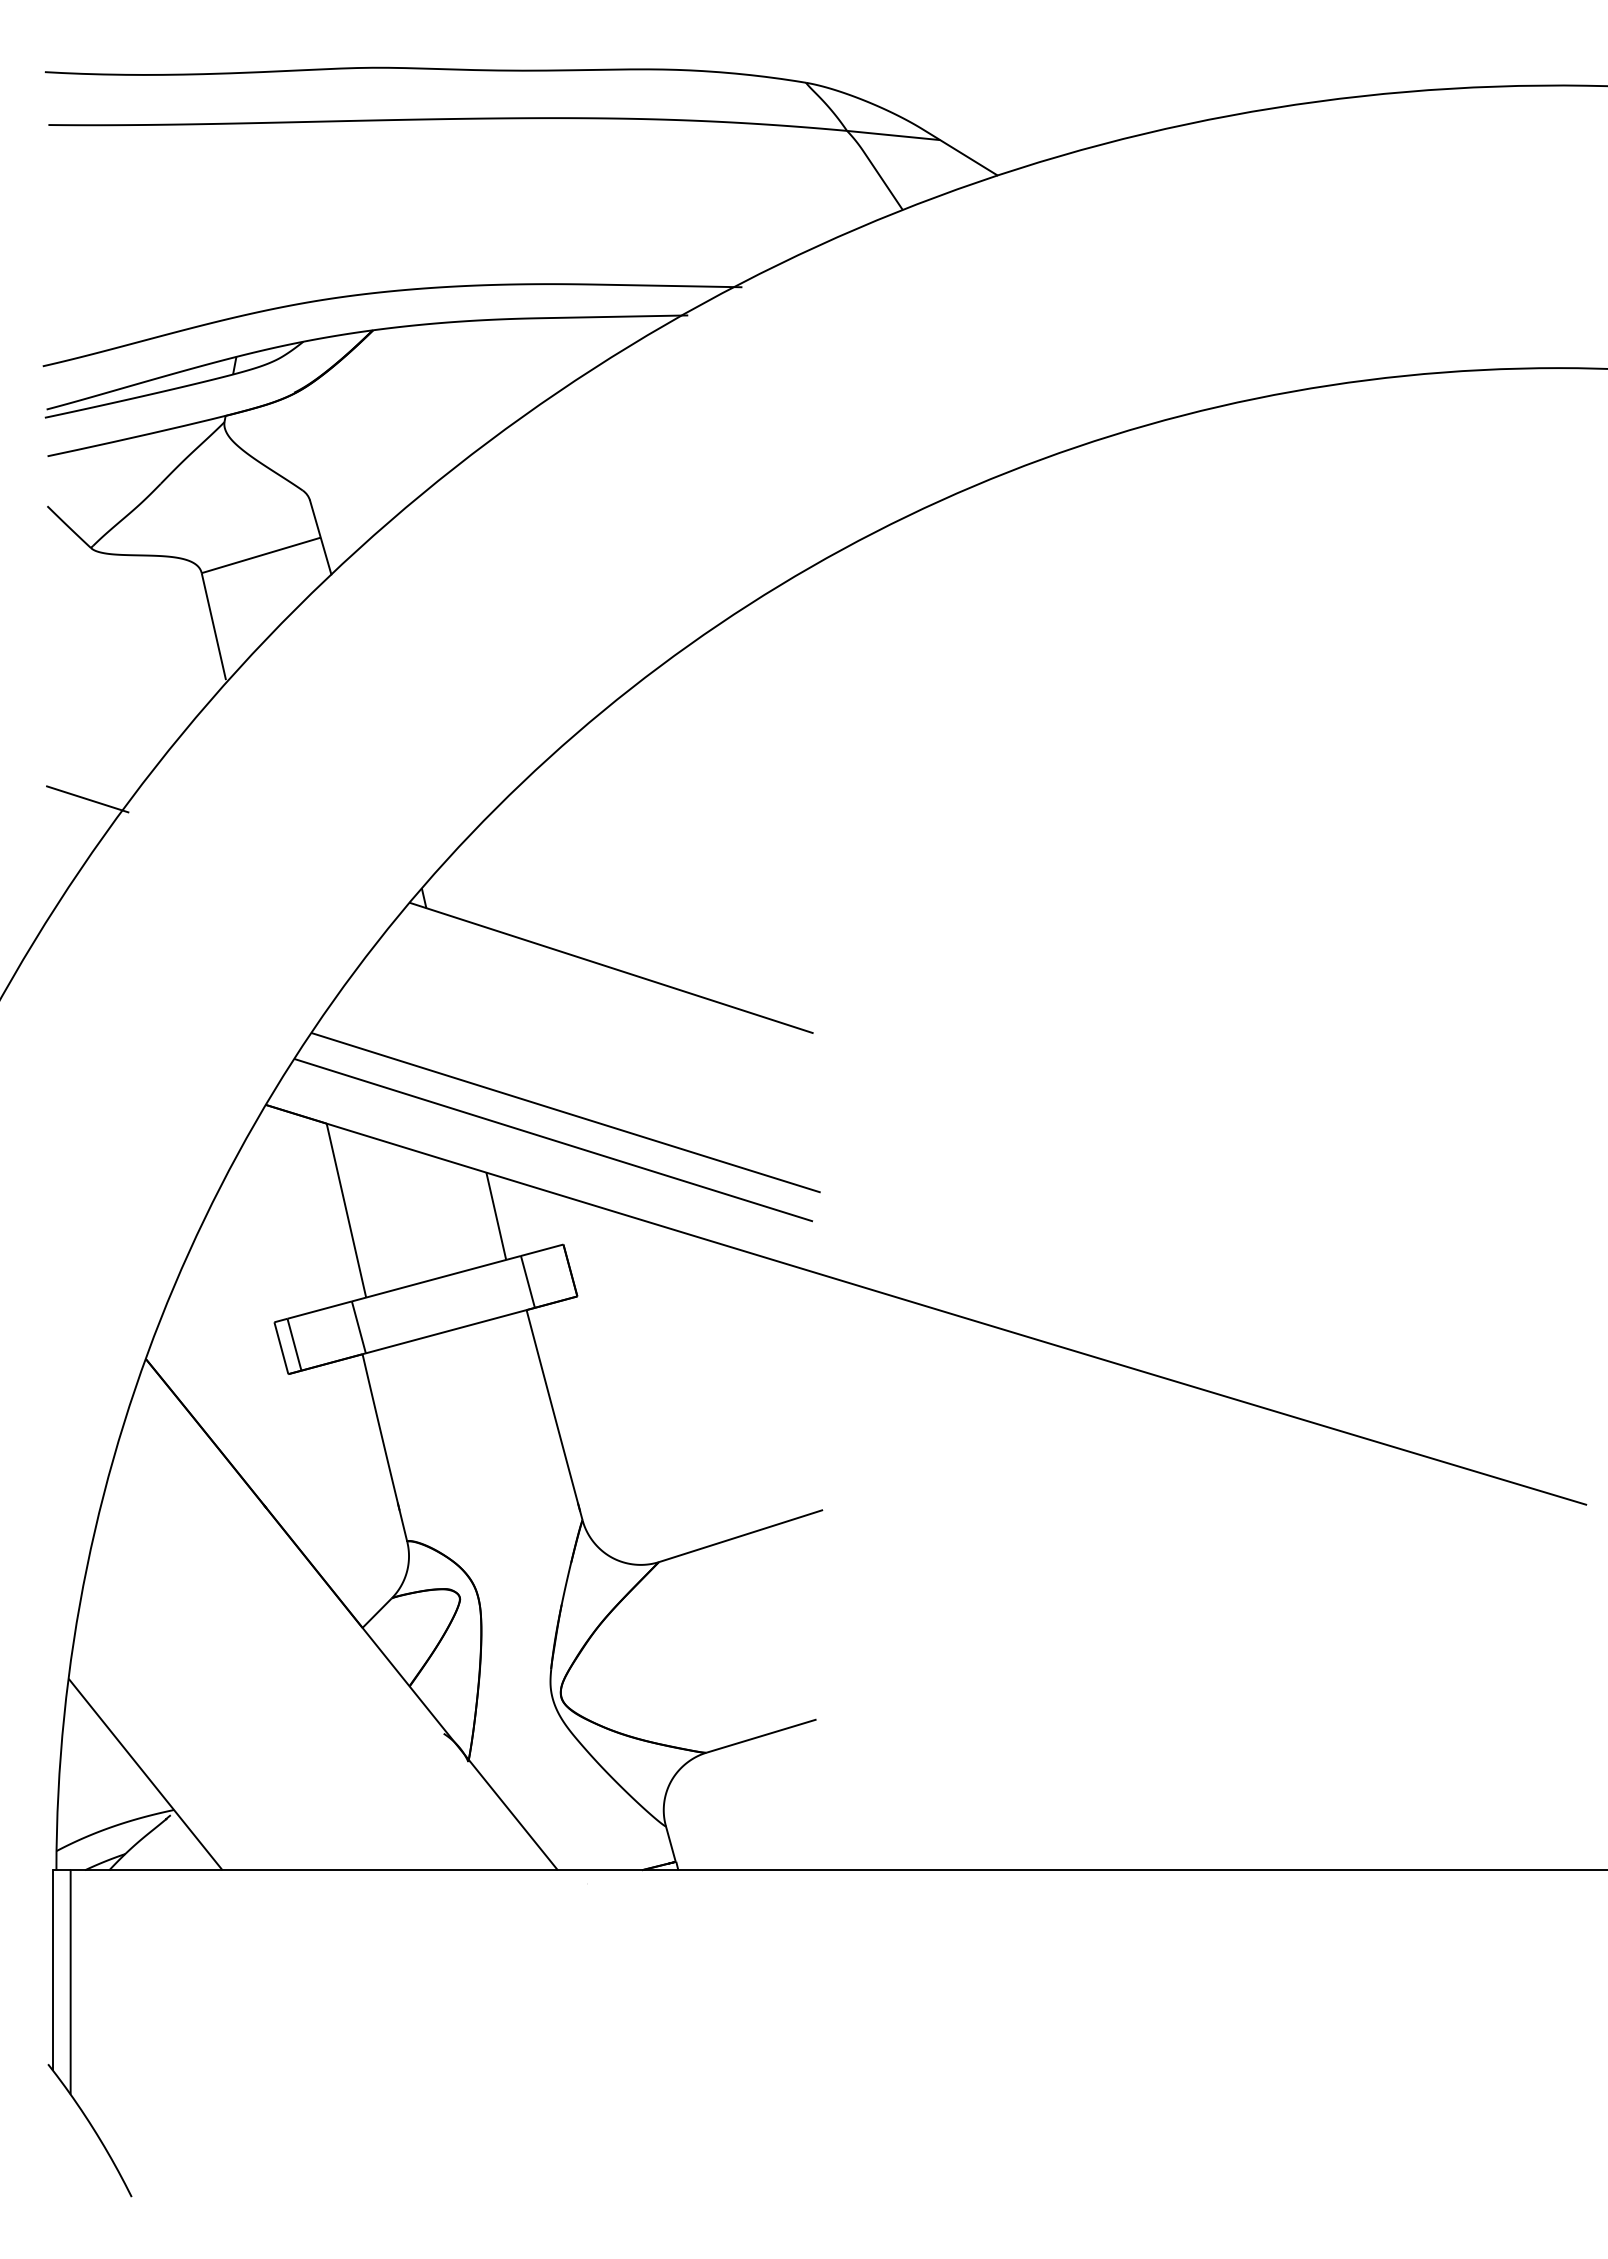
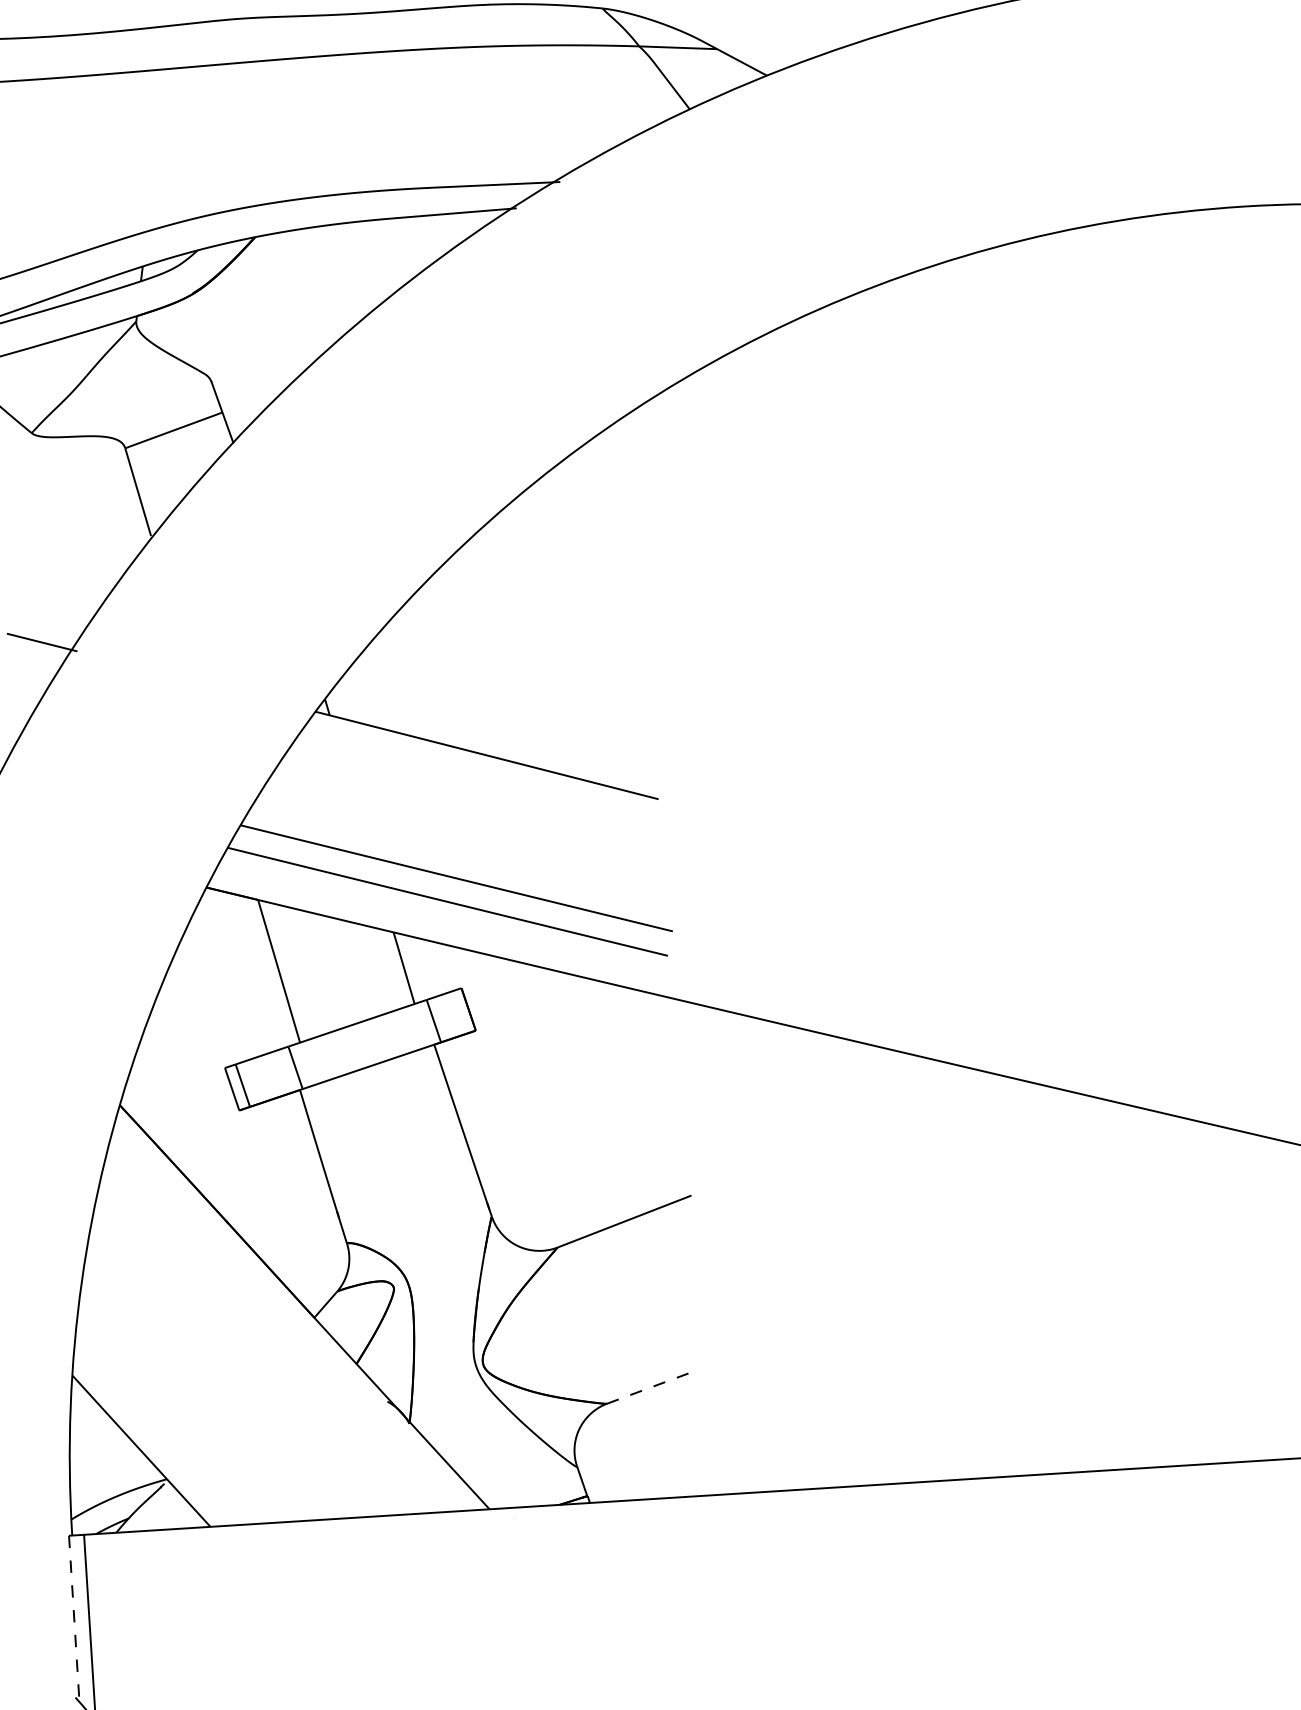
line: (762, 1735) -> (652, 1386), solid -> dashed
line: (52, 1970) -> (74, 1619), solid -> dashed

